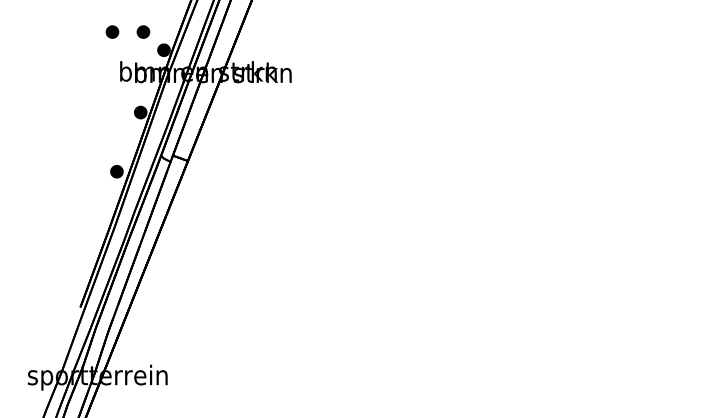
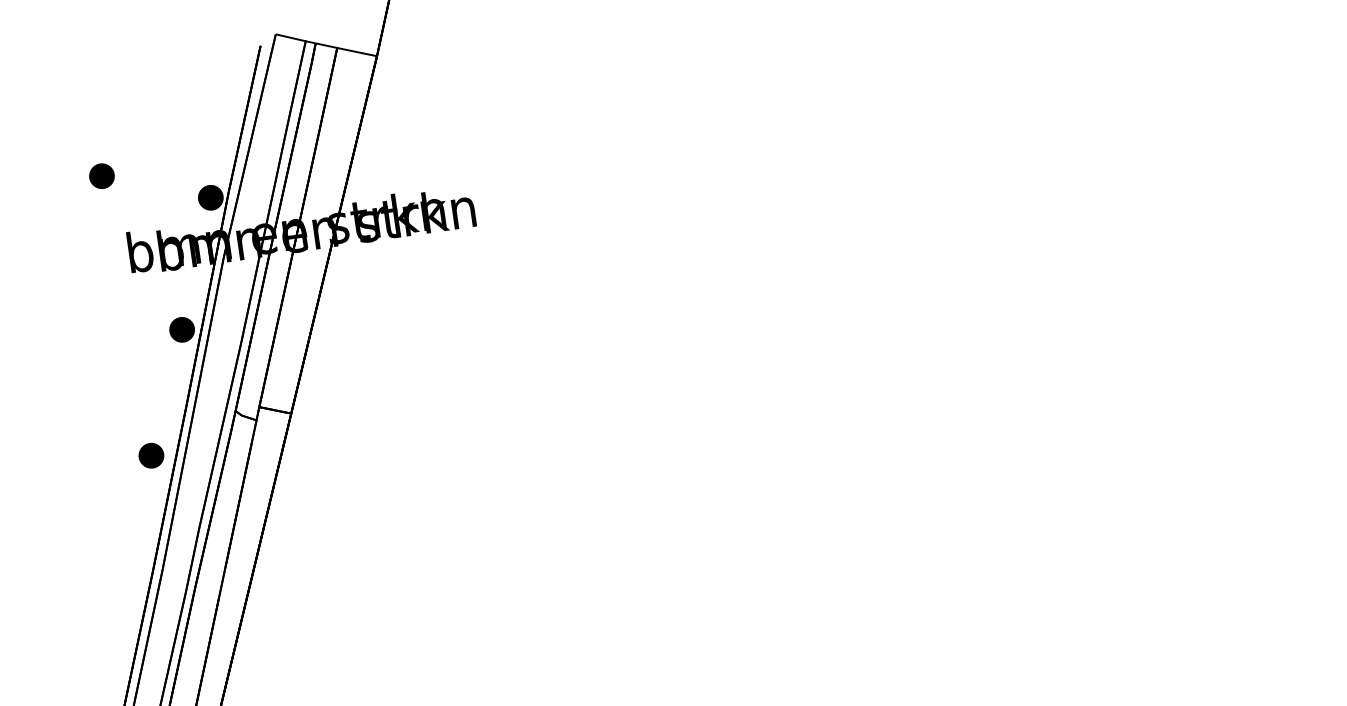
part: (143, 31) -> (164, 166), removed

